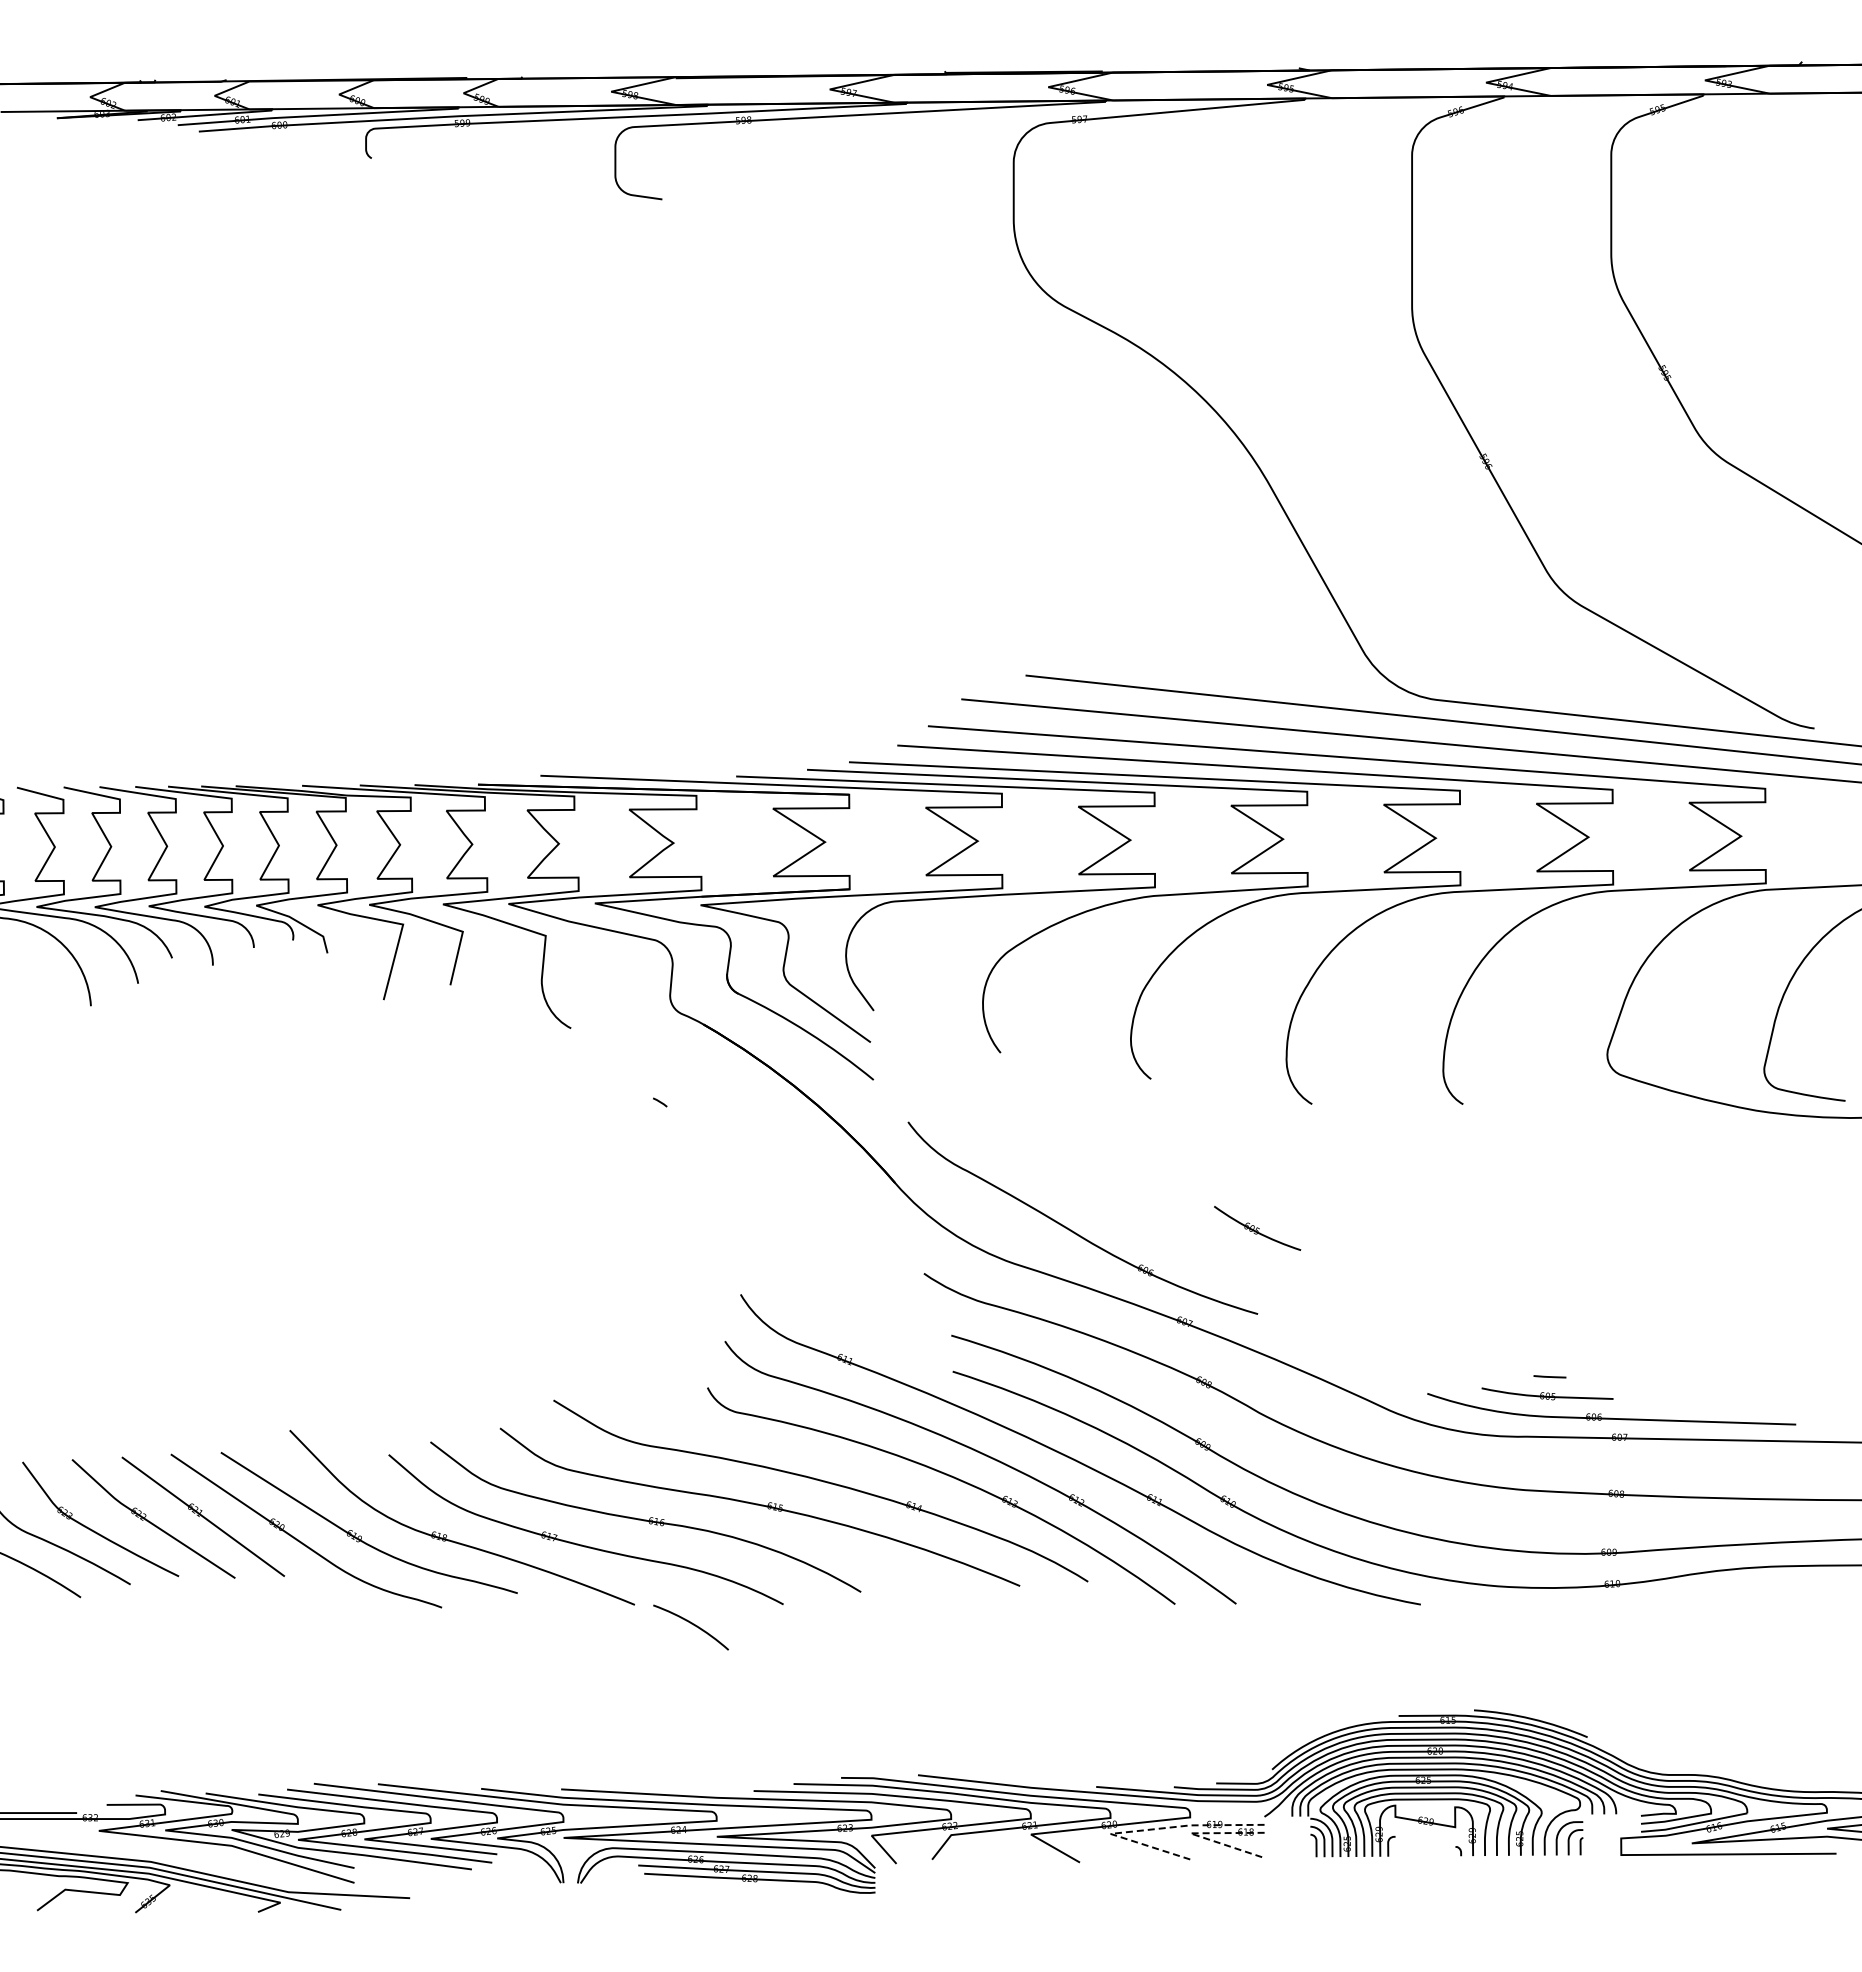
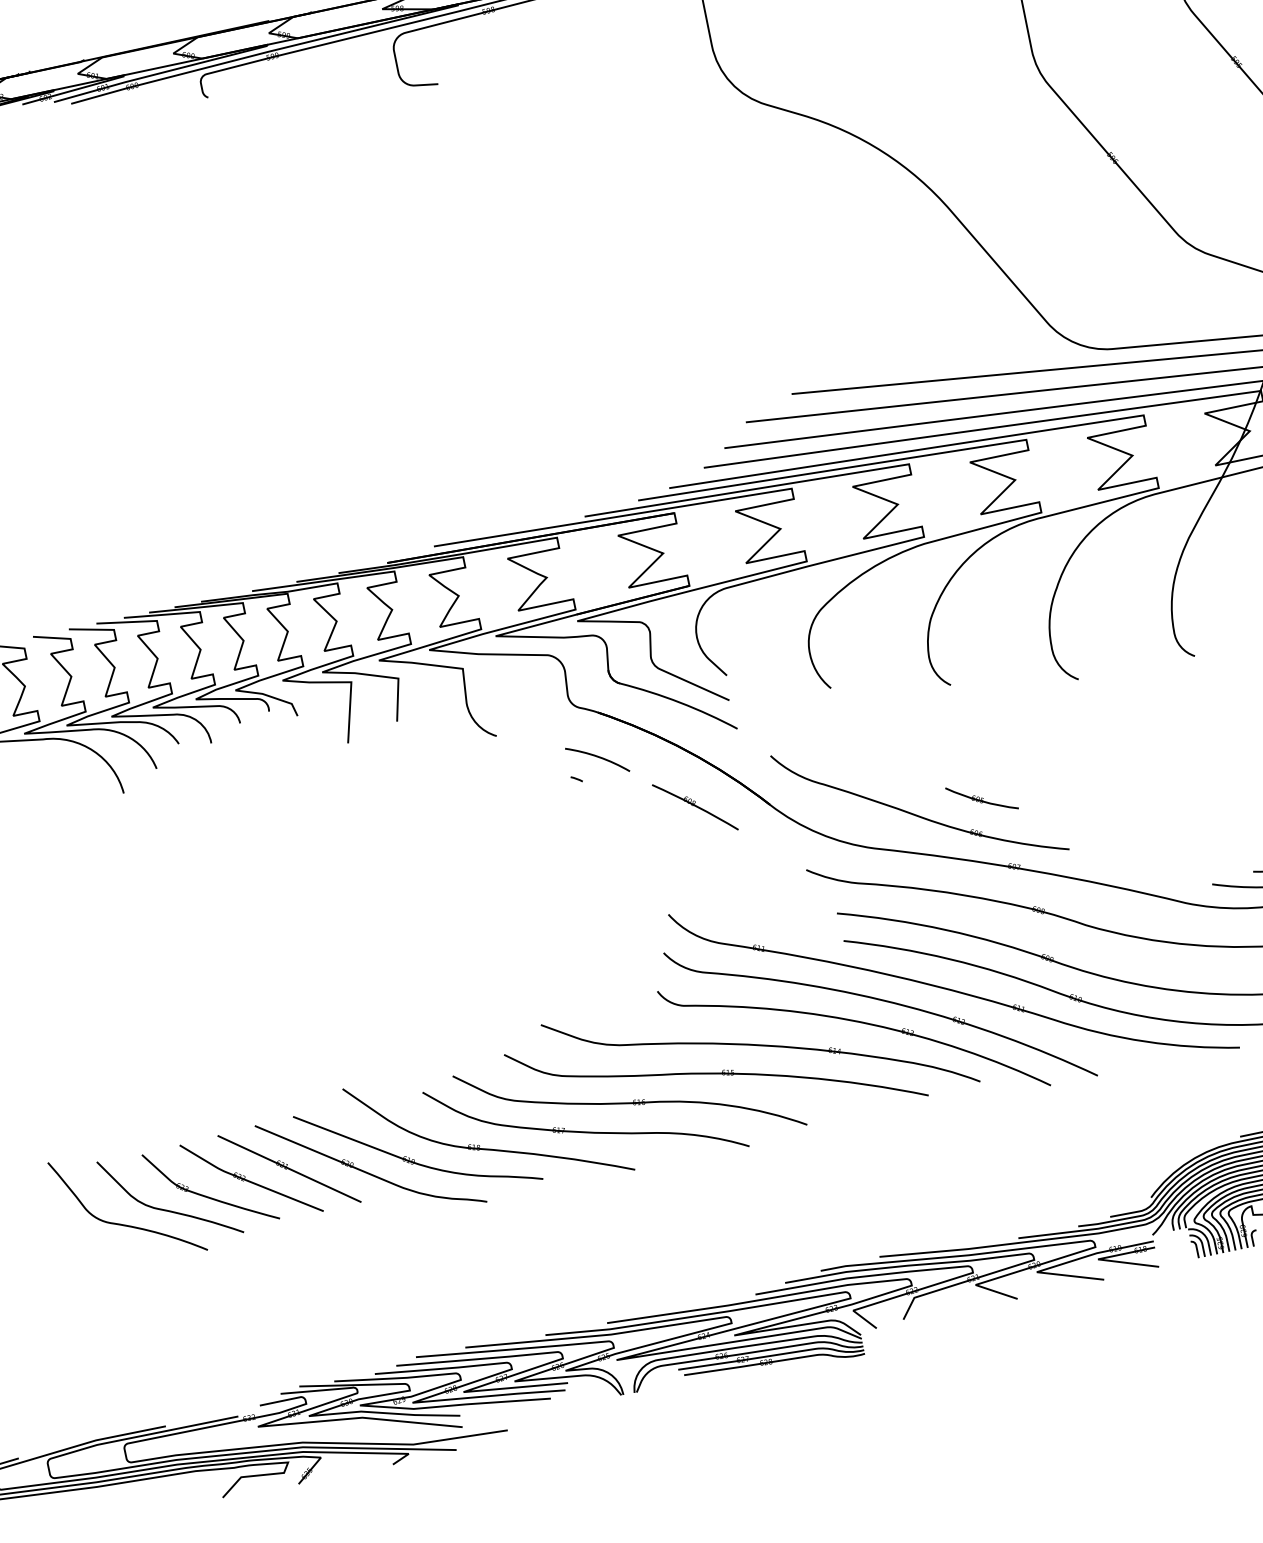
part: (800, 1167) -> (694, 807), added
part: (1257, 1228) -> (982, 798), moved
curve: (691, 1624) -> (597, 757), moved
line: (1144, 1830) -> (1062, 1264), dashed -> solid
line: (1192, 1833) -> (1099, 1259), dashed -> solid

